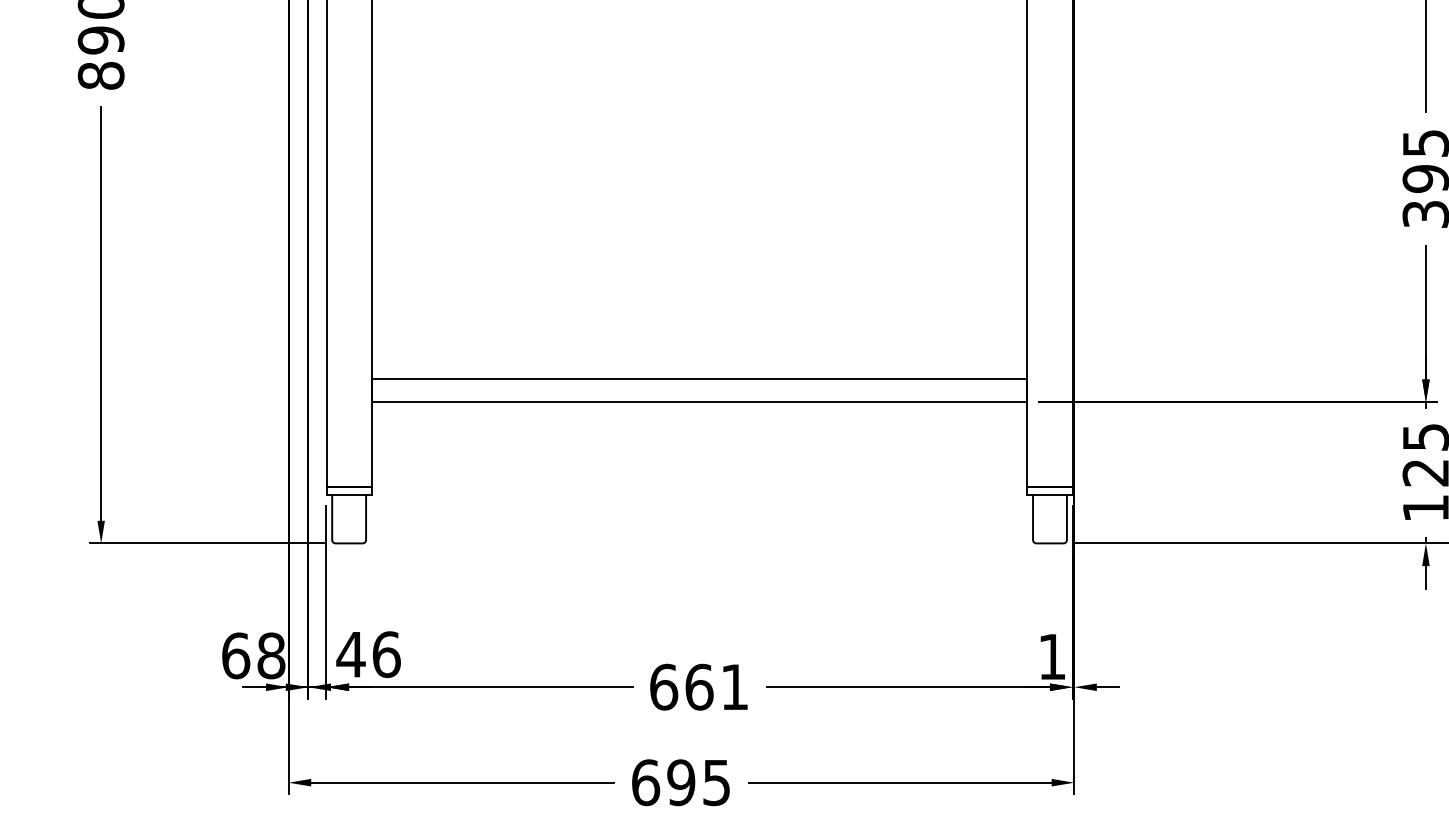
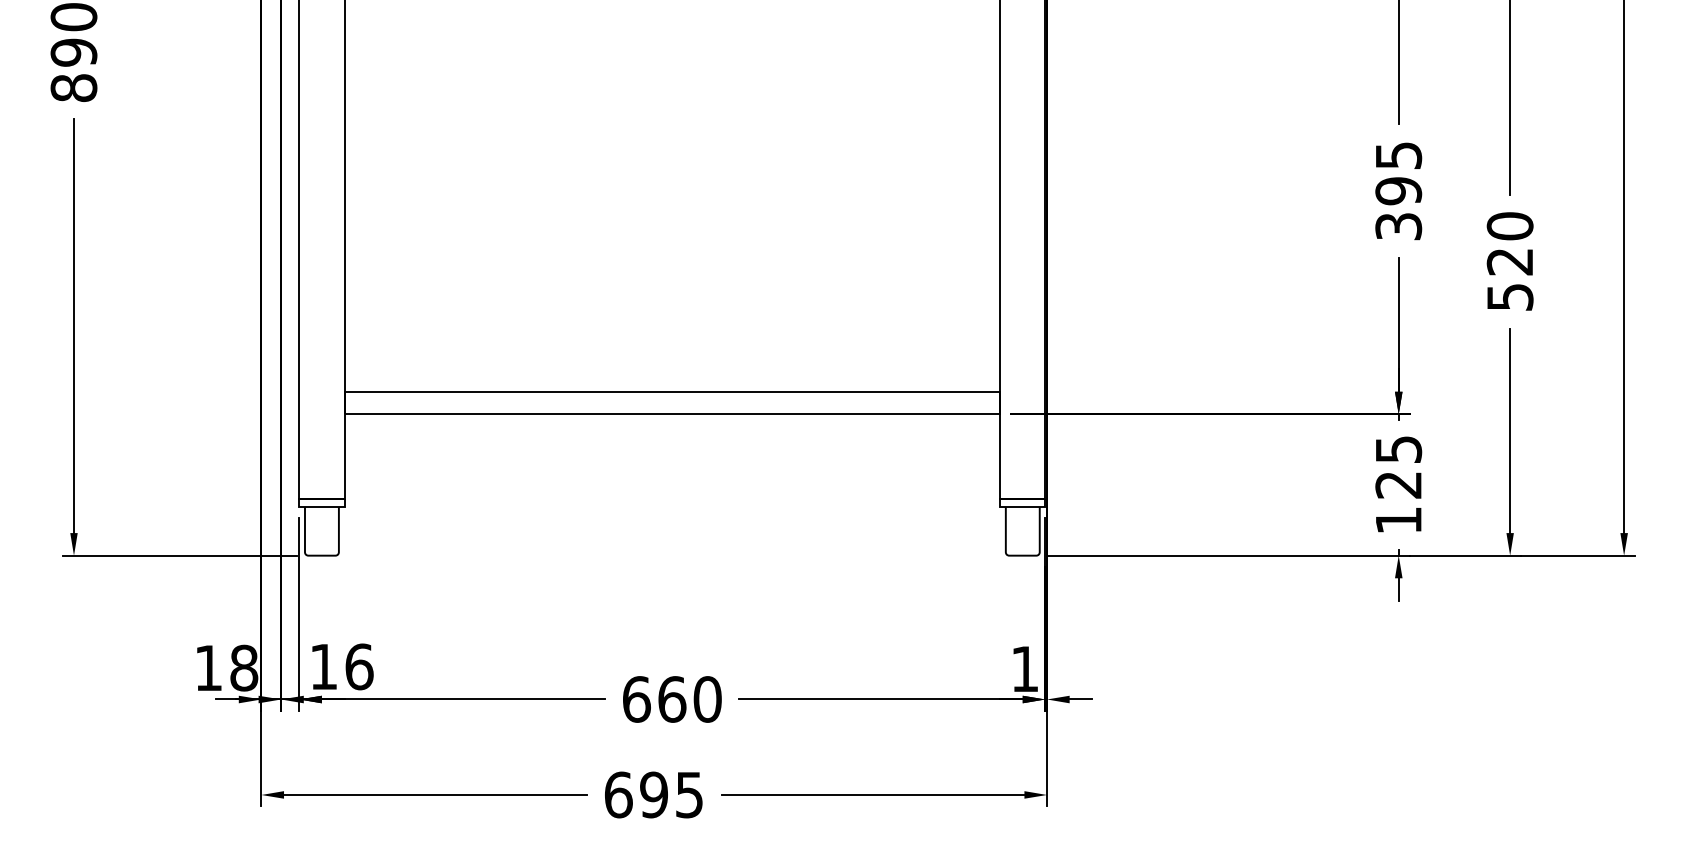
text: (350, 654) -> (323, 666), 46 -> 16
text: (236, 655) -> (209, 667), 68 -> 18
text: (734, 687) -> (707, 699), 661 -> 660

